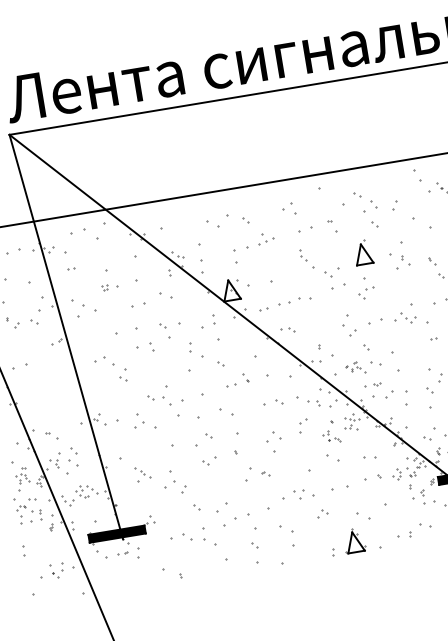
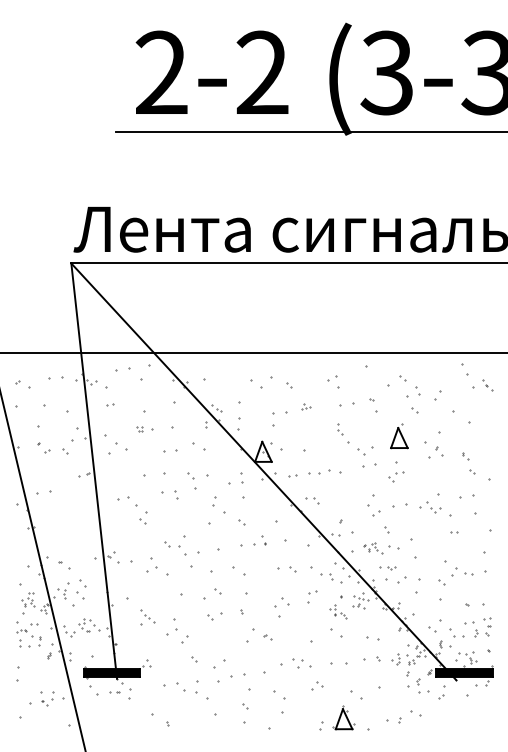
part: (266, 238) -> (306, 406), size x0.6
part: (231, 385) -> (248, 545), size x1.6
part: (24, 551) -> (18, 674), size x1.6

